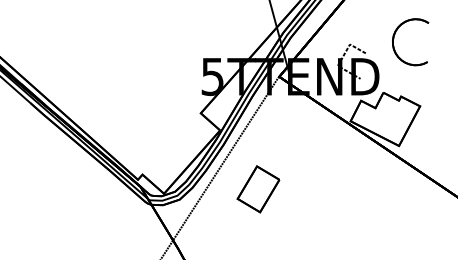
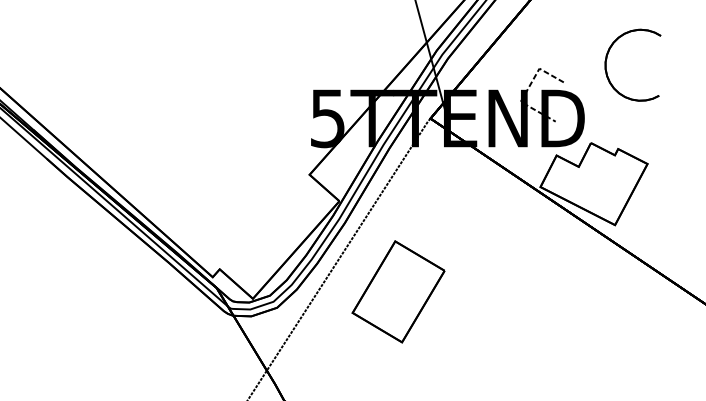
part: (258, 189) -> (398, 292), size x1.43

